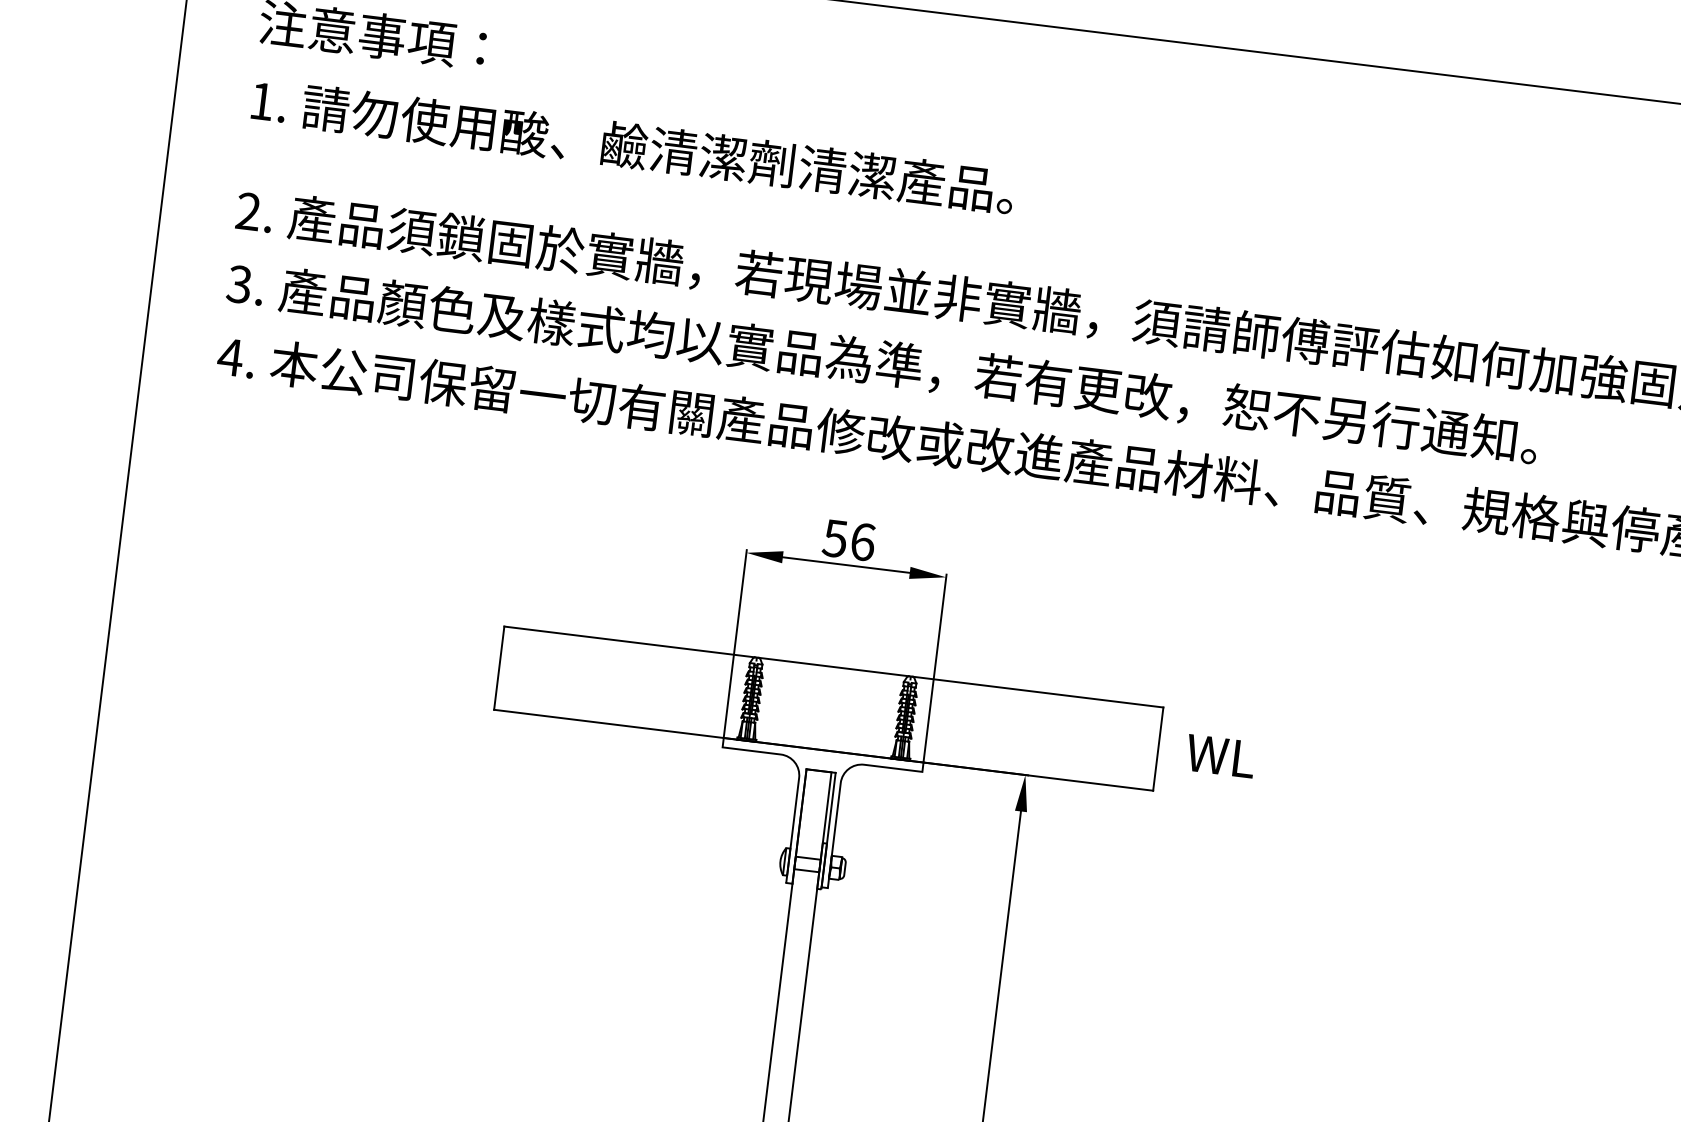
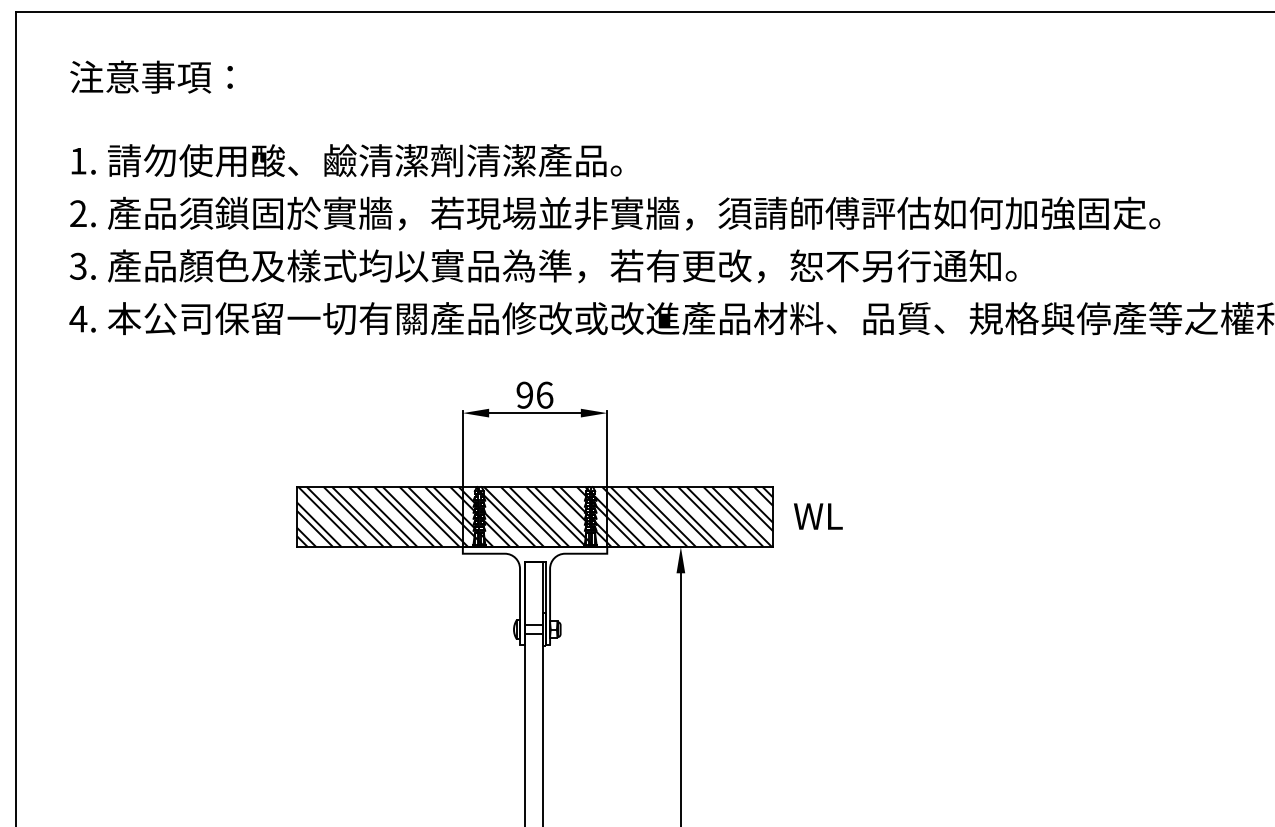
text: (633, 146) -> (346, 160), moved
text: (834, 537) -> (524, 394), 56 -> 96
hatch: (828, 708) -> (534, 516), added

